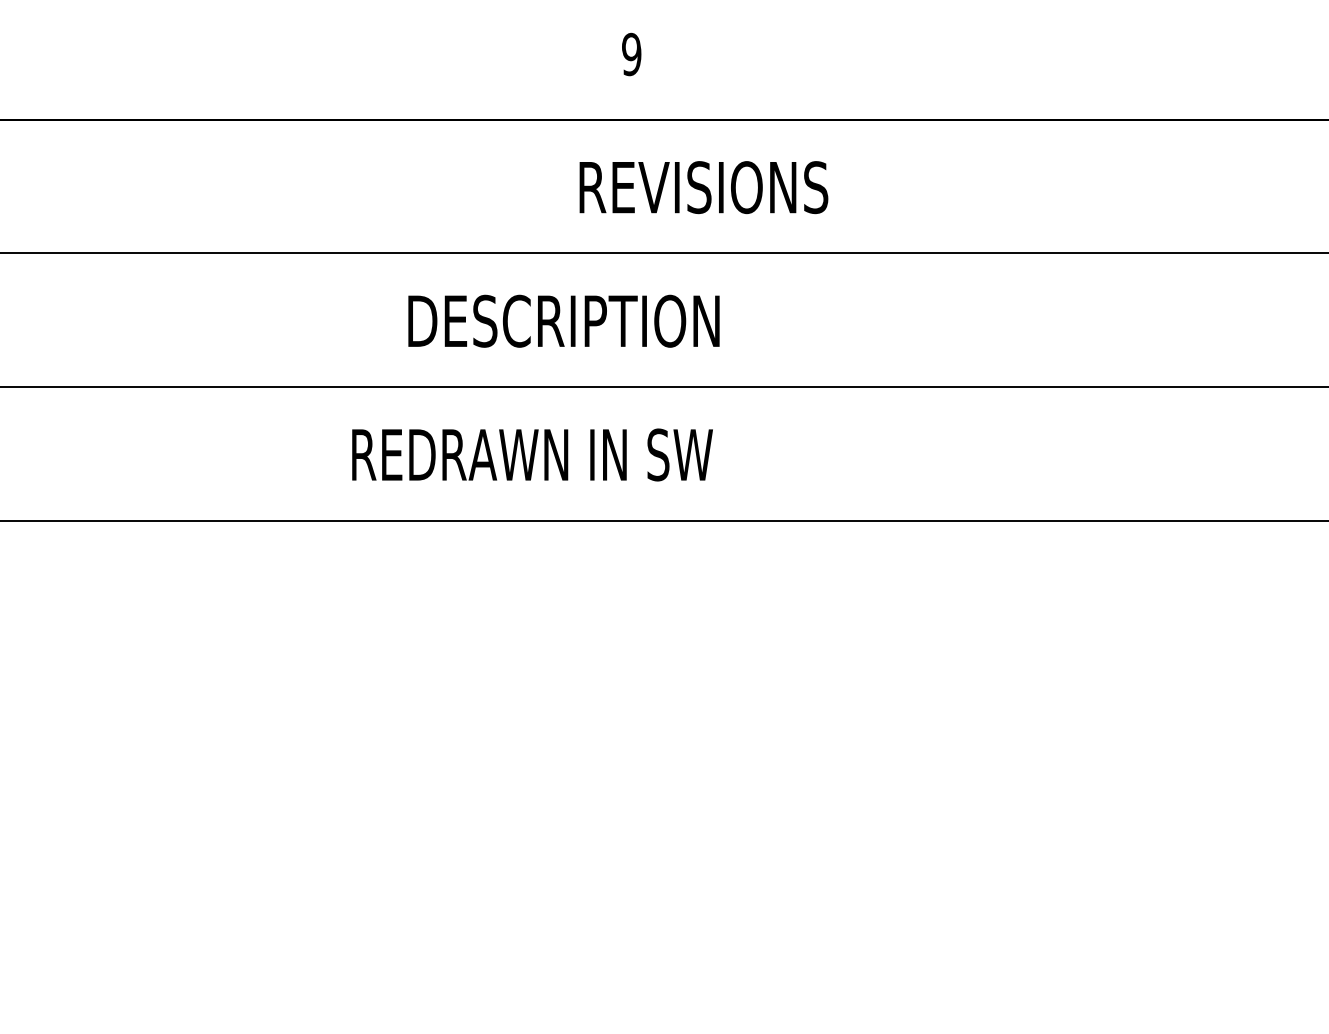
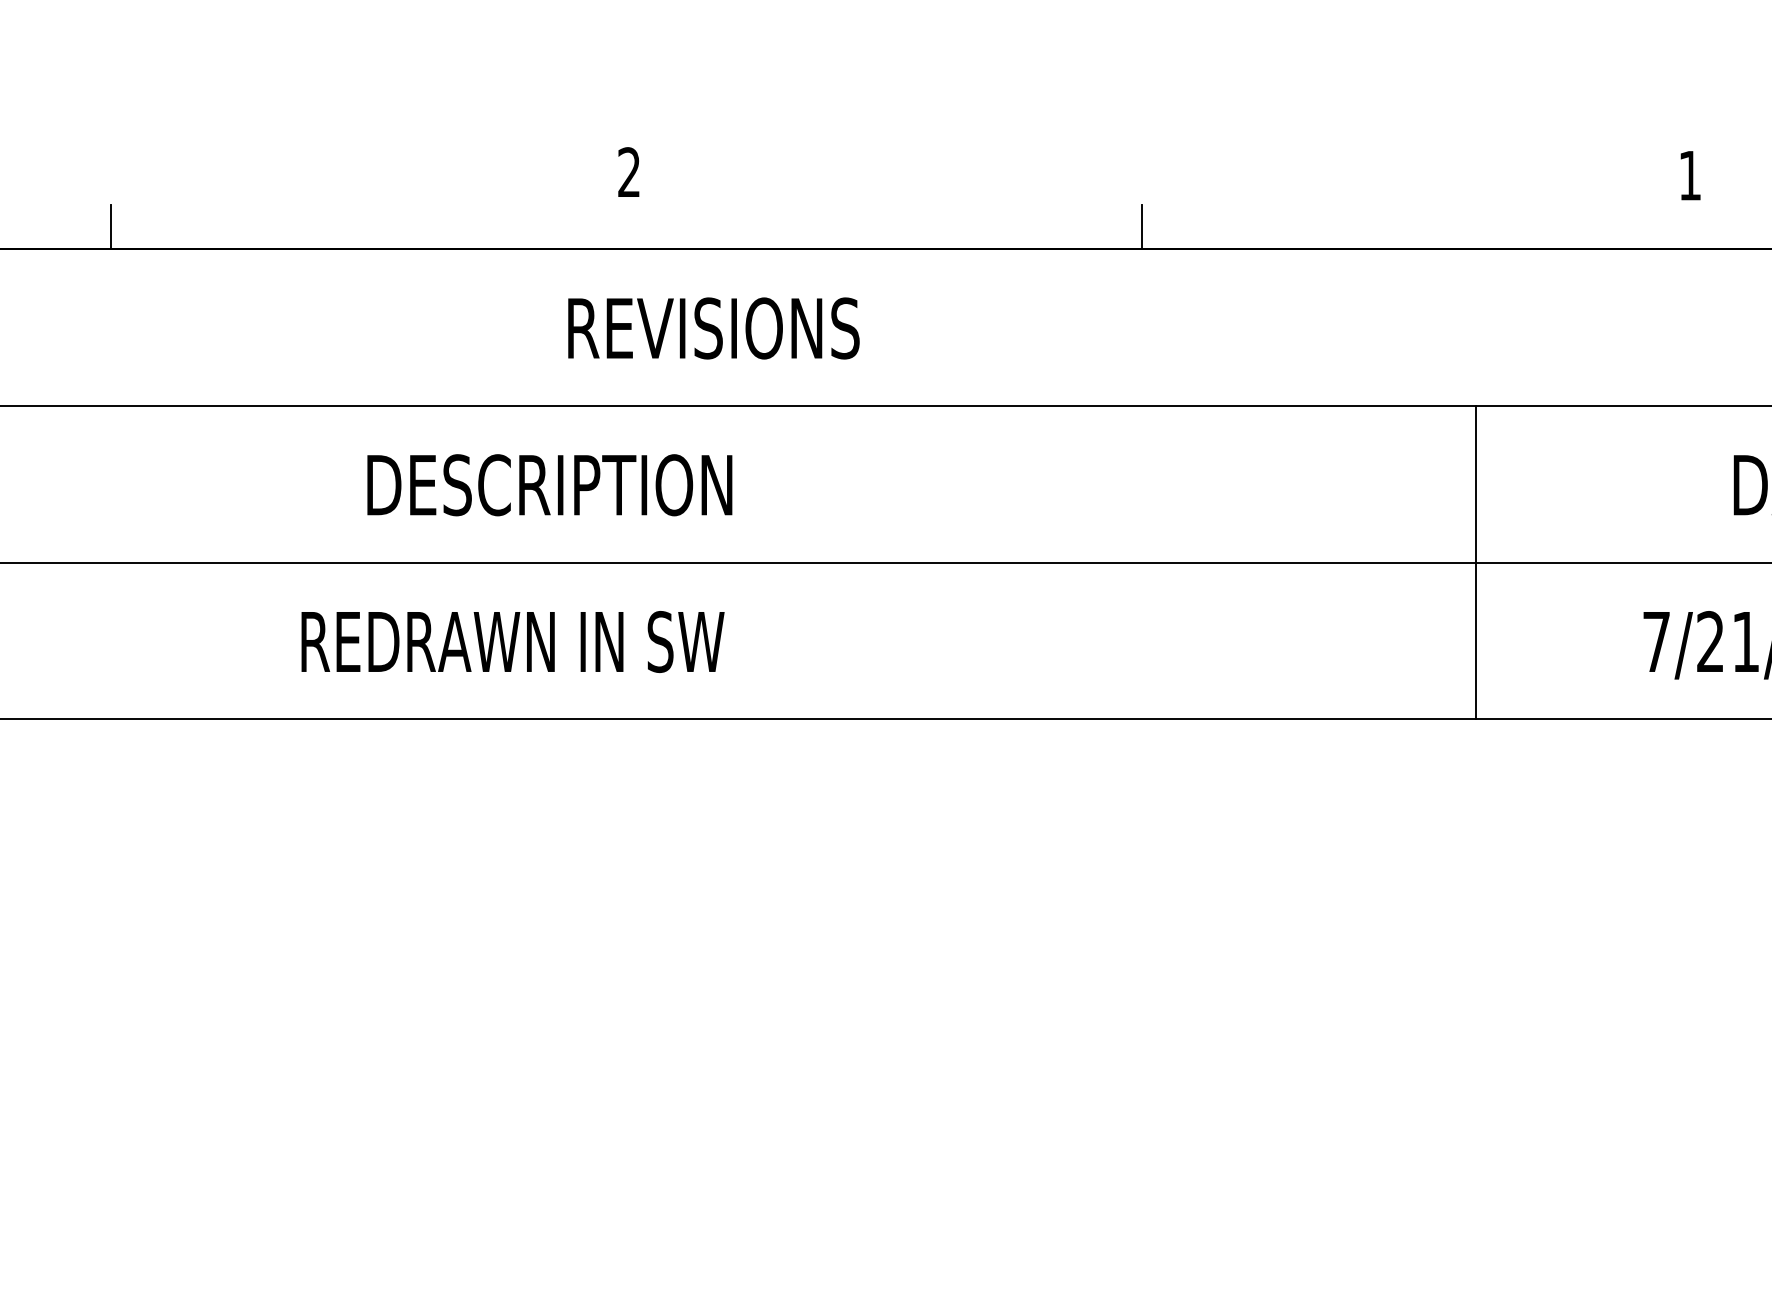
text: (631, 54) -> (628, 172), 9 -> 2
line: (190, 100) -> (111, 226), added
line: (1068, 100) -> (1141, 226), added

